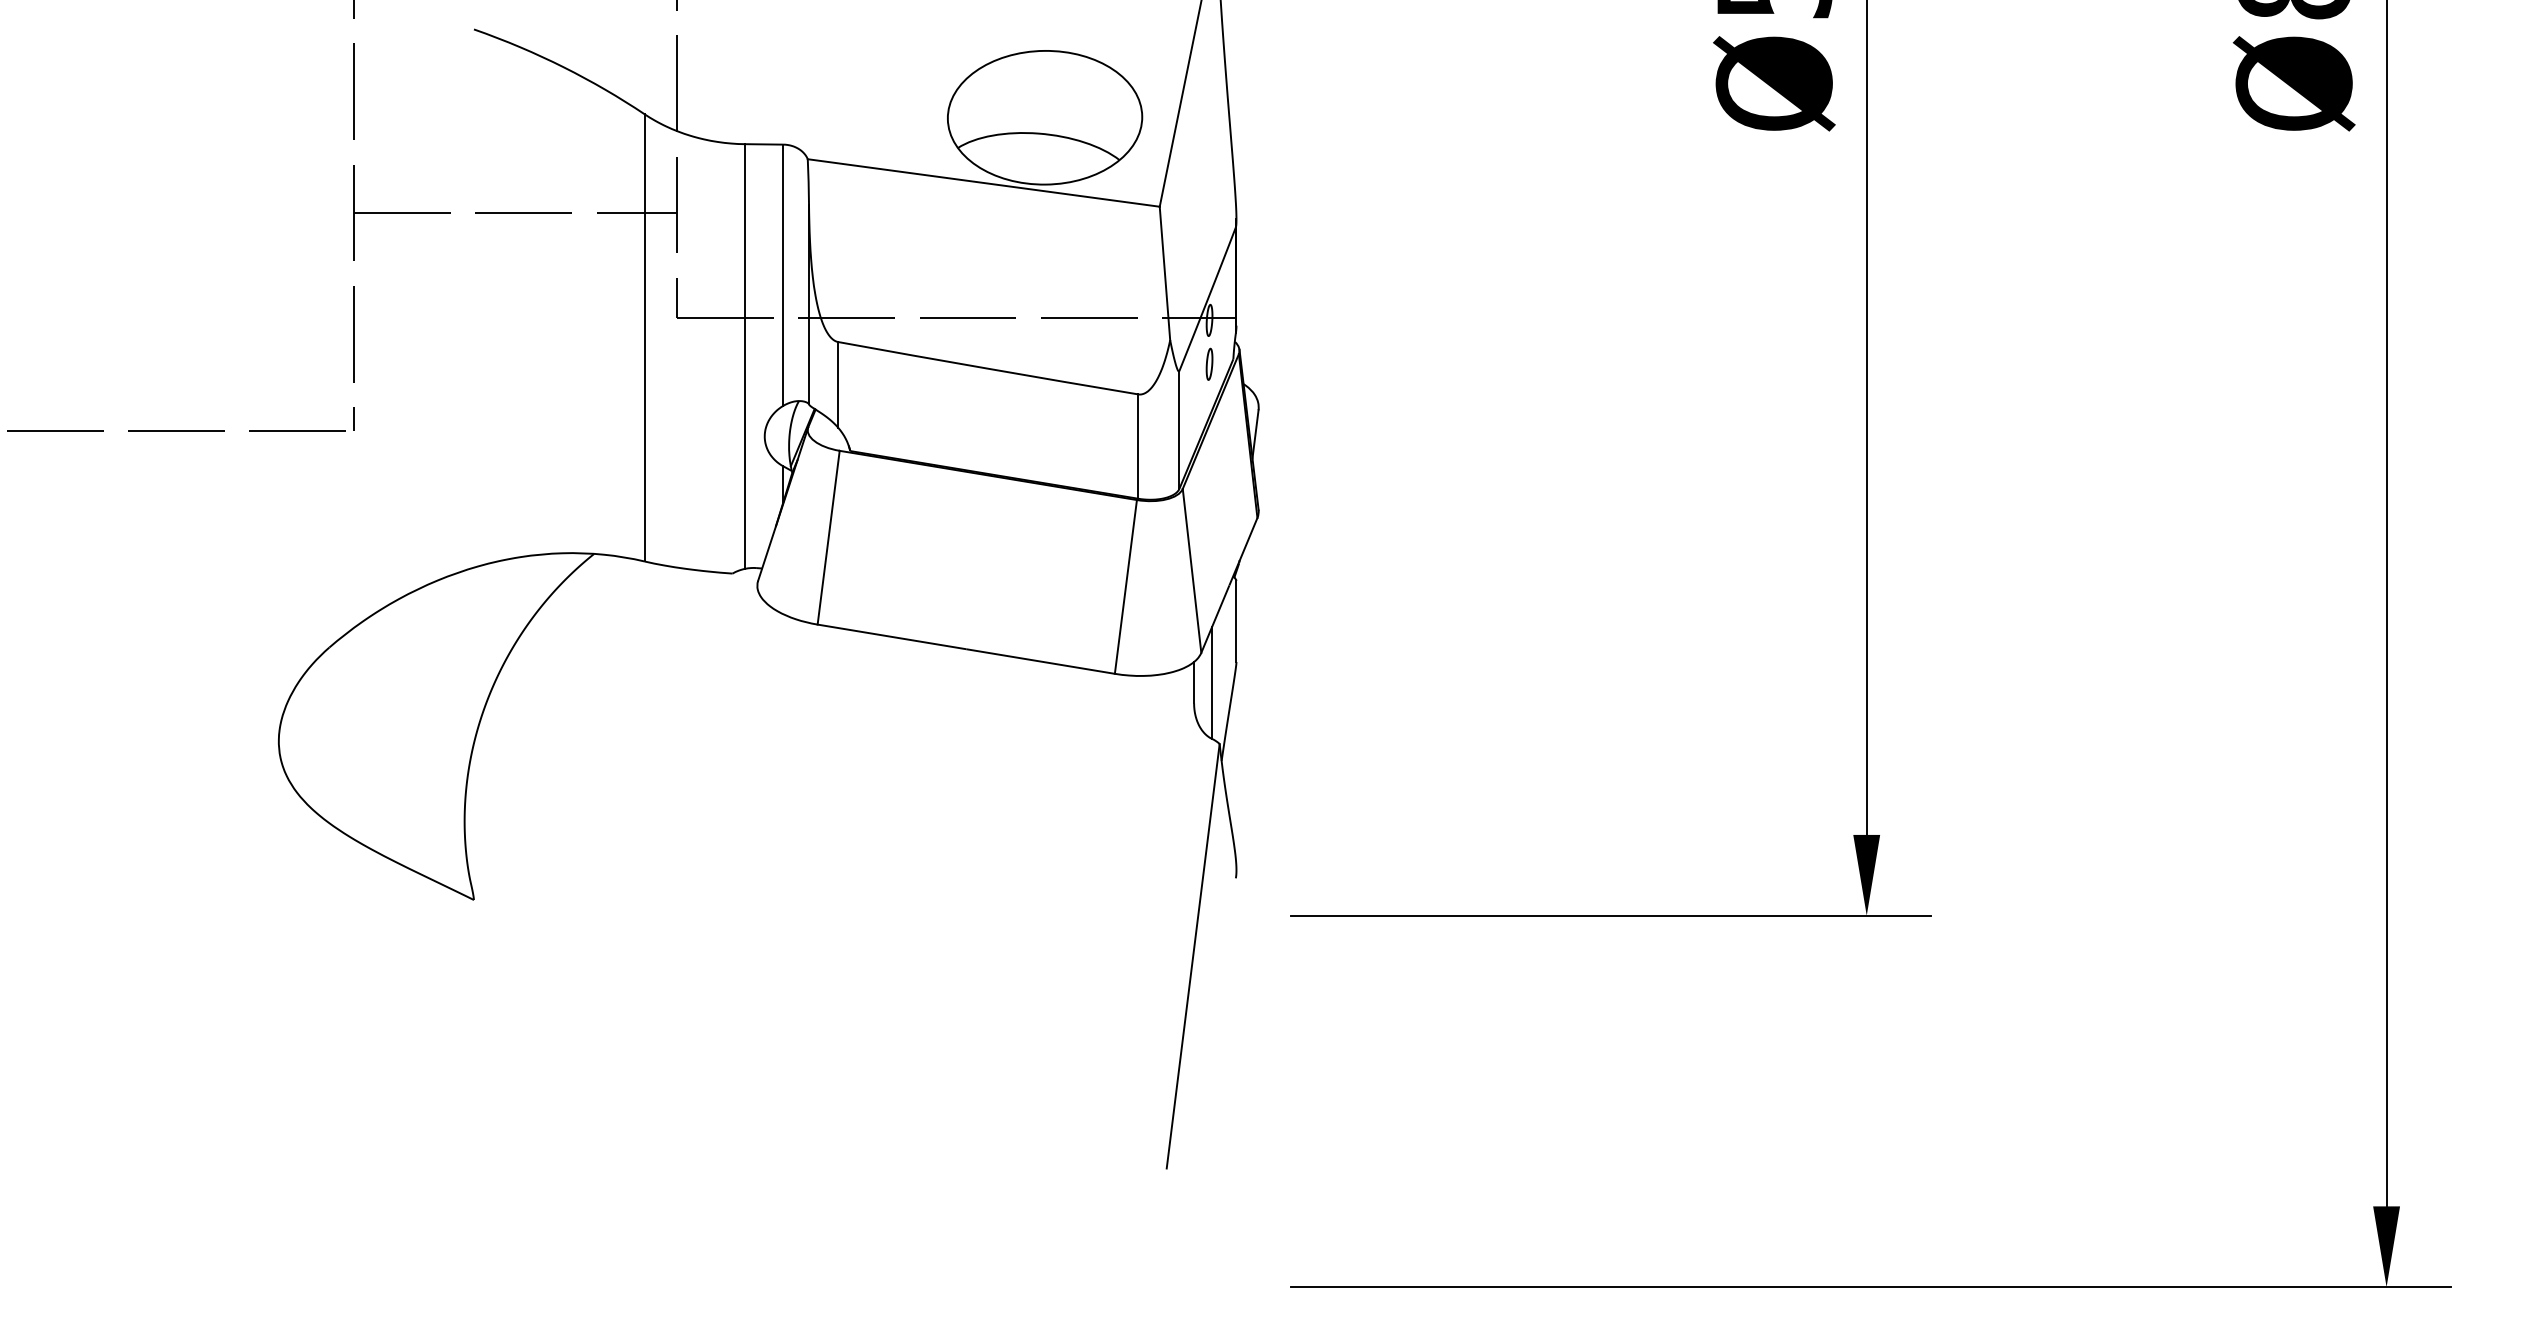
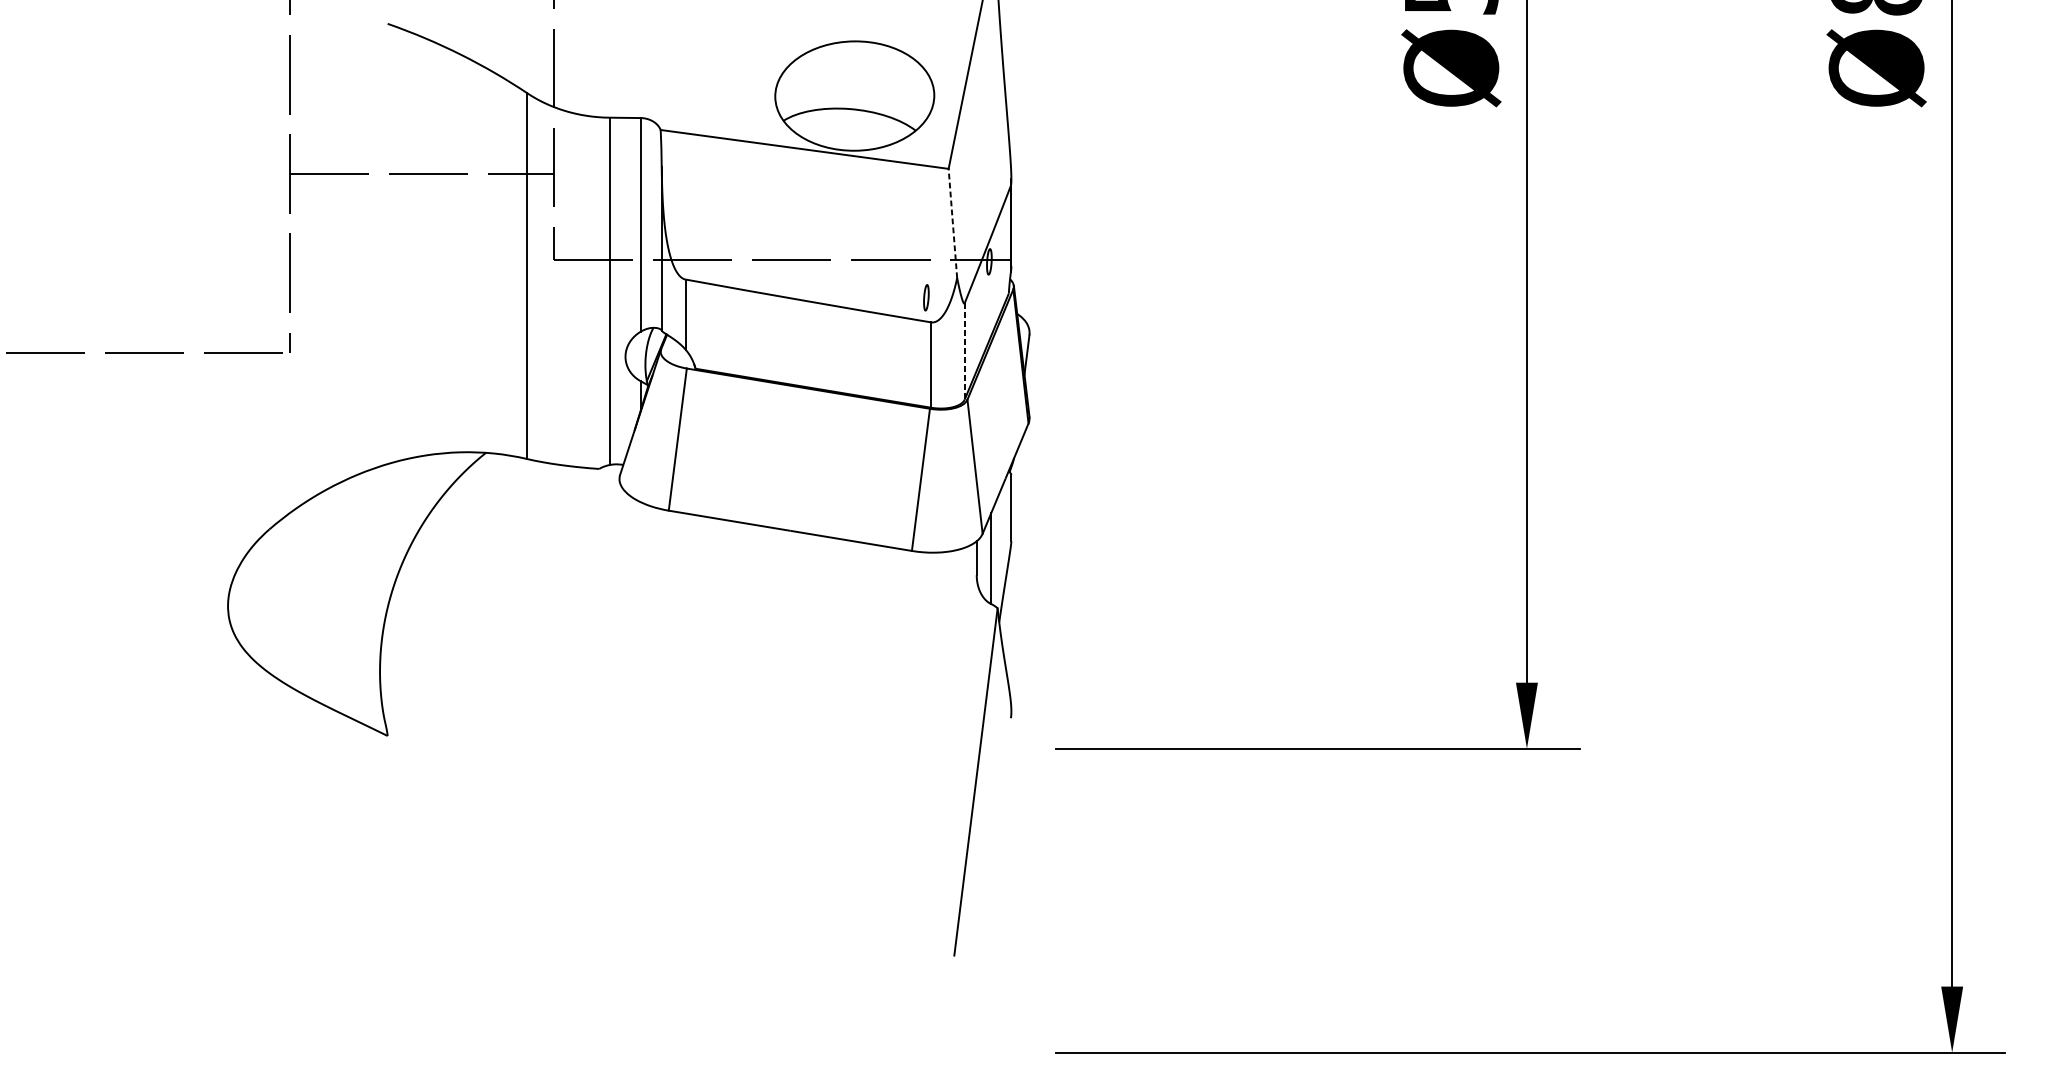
line: (1164, 273) -> (952, 223), solid -> dashed
part: (1209, 363) -> (926, 297), moved
line: (1179, 429) -> (964, 351), solid -> dashed

